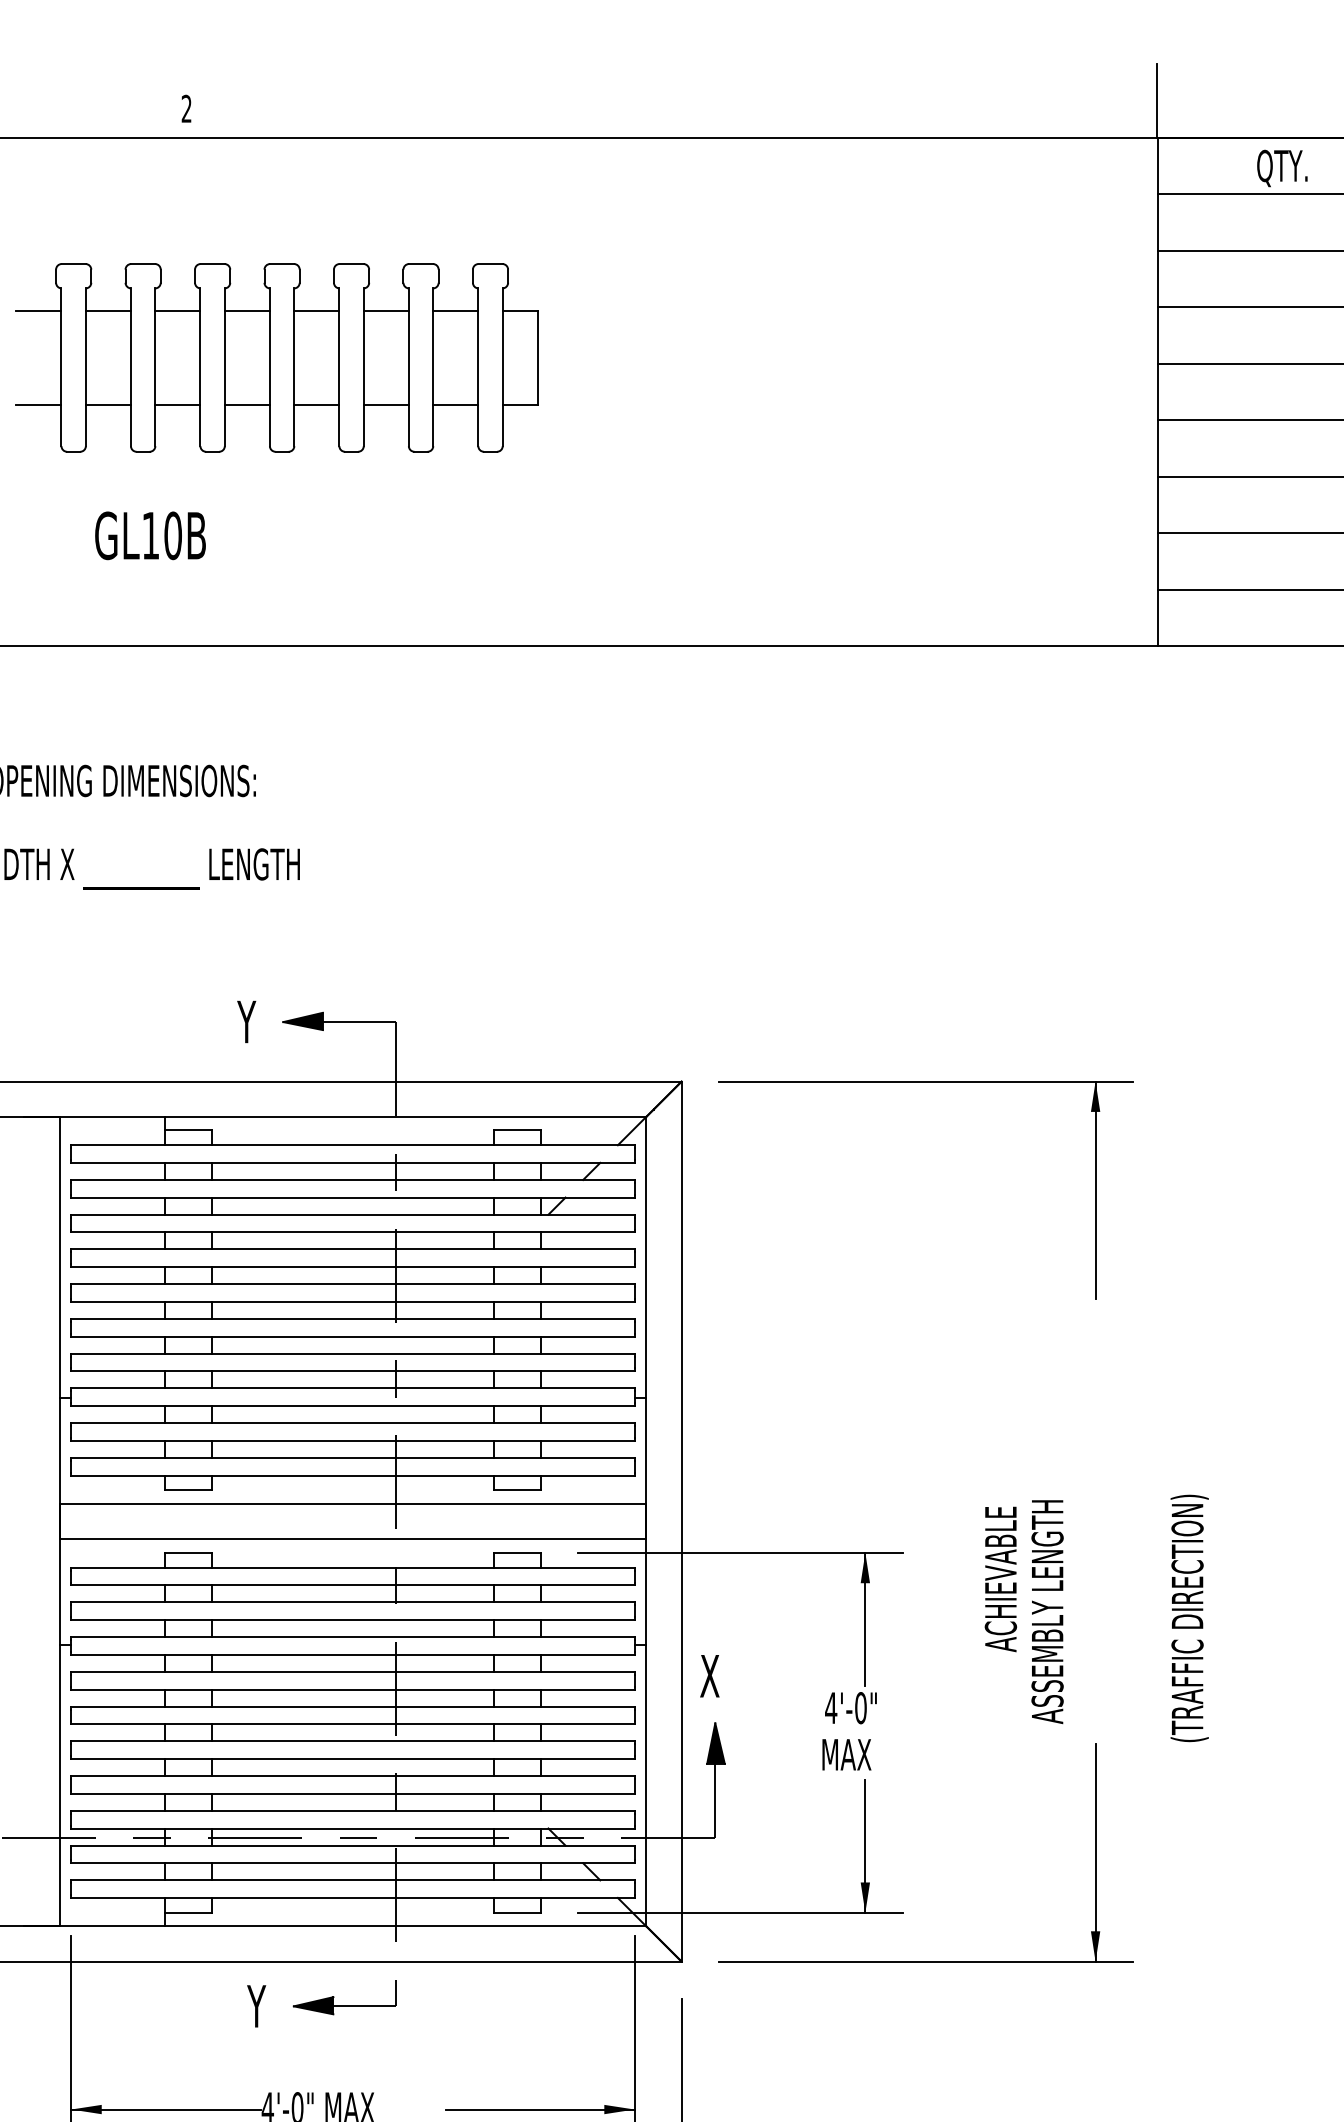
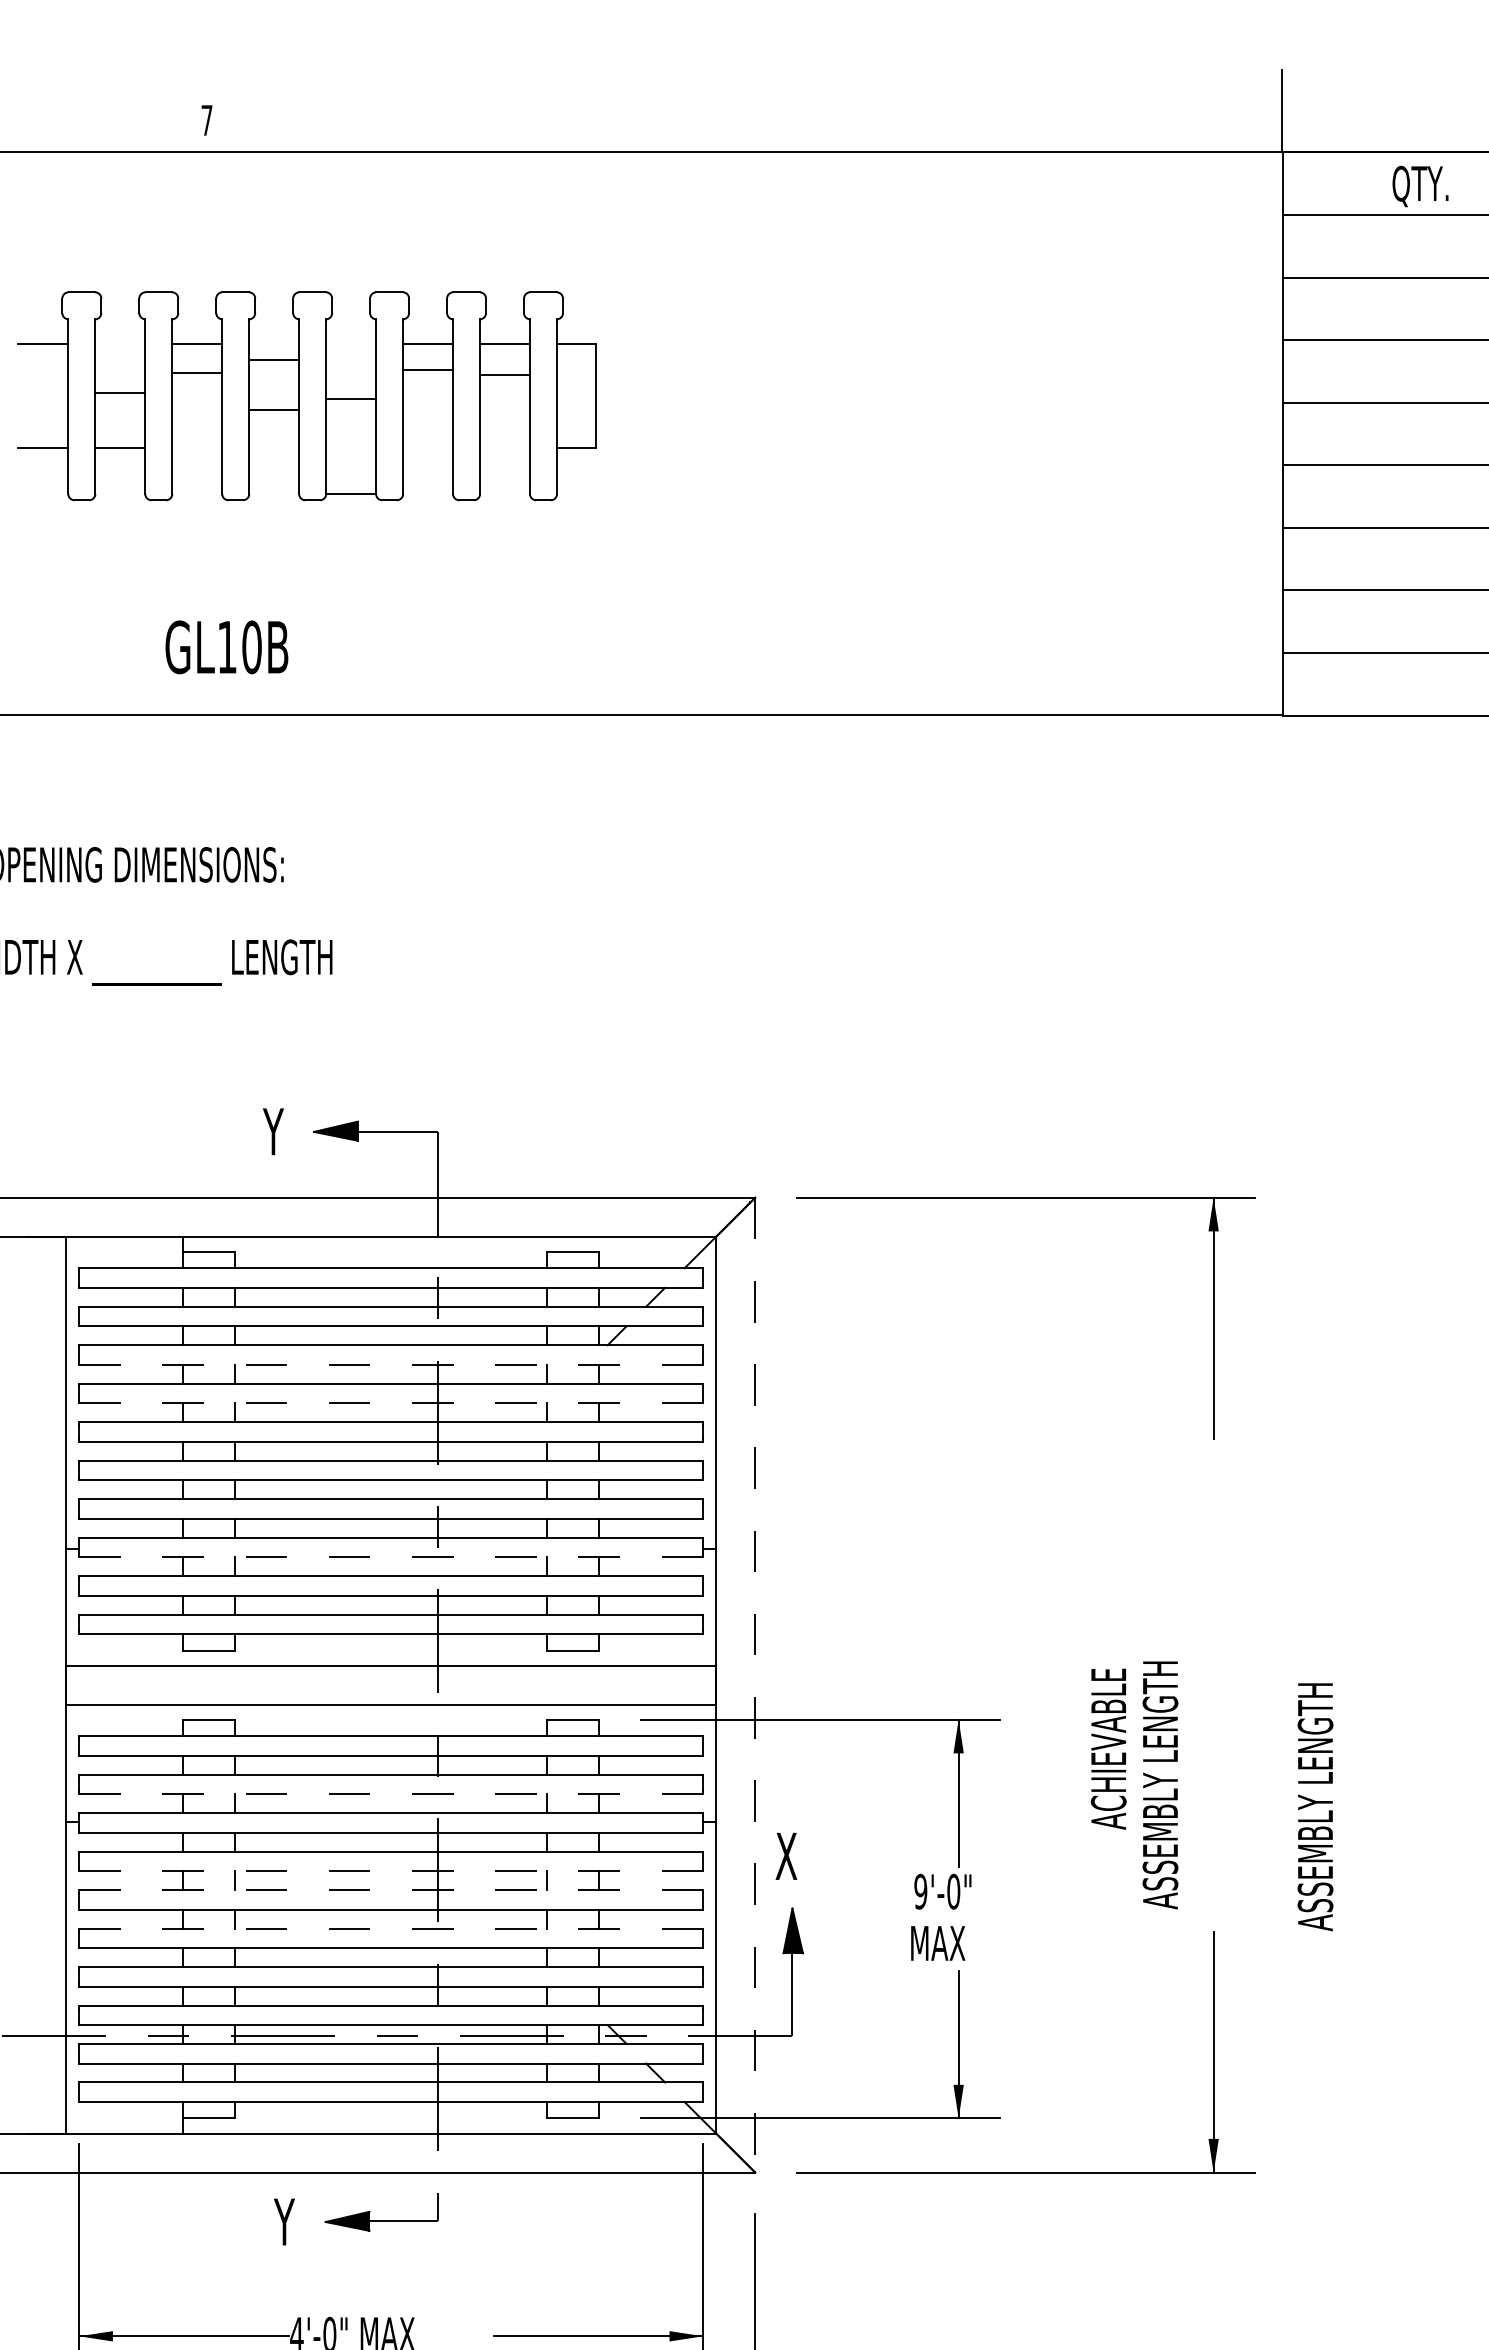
text: (186, 107) -> (206, 119), 2 -> 7
line: (108, 311) -> (120, 393), moved
line: (247, 311) -> (274, 410), moved
line: (317, 311) -> (351, 399), moved
line: (178, 405) -> (197, 373), moved
line: (247, 405) -> (274, 360), moved
line: (317, 405) -> (351, 494), moved
line: (386, 405) -> (428, 370), moved
line: (455, 405) -> (504, 375), moved
text: (150, 535) -> (226, 647), moved
line: (353, 1232) -> (391, 1364), solid -> dashed
line: (353, 1267) -> (391, 1403), solid -> dashed
line: (353, 1406) -> (391, 1557), solid -> dashed
line: (681, 1521) -> (755, 1685), solid -> dashed
text: (1189, 1619) -> (1317, 1793), (TRAFFIC DIRECTION) -> ASSEMBLY LENGTH
line: (353, 1620) -> (391, 1794), solid -> dashed
line: (353, 1689) -> (391, 1871), solid -> dashed
line: (353, 1707) -> (391, 1890), solid -> dashed
text: (830, 1707) -> (920, 1891), 4'-0" -> 9'-0"
line: (353, 1741) -> (391, 1928), solid -> dashed

